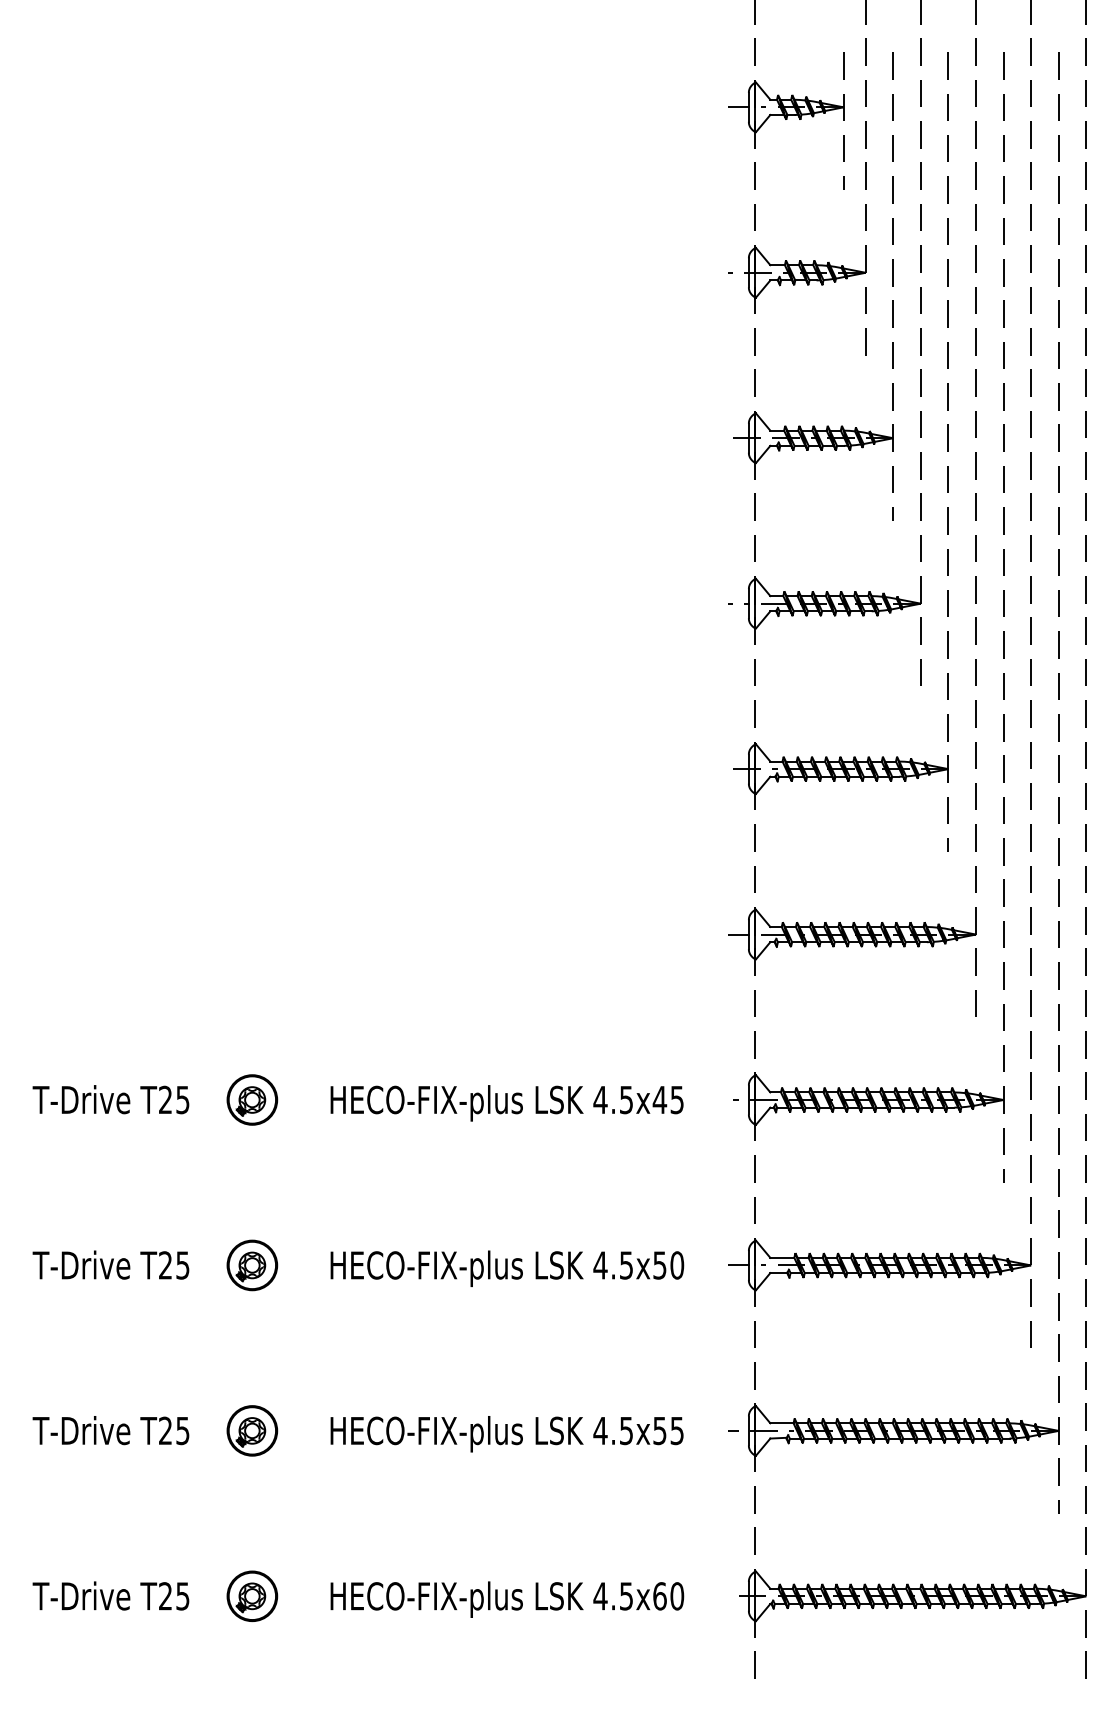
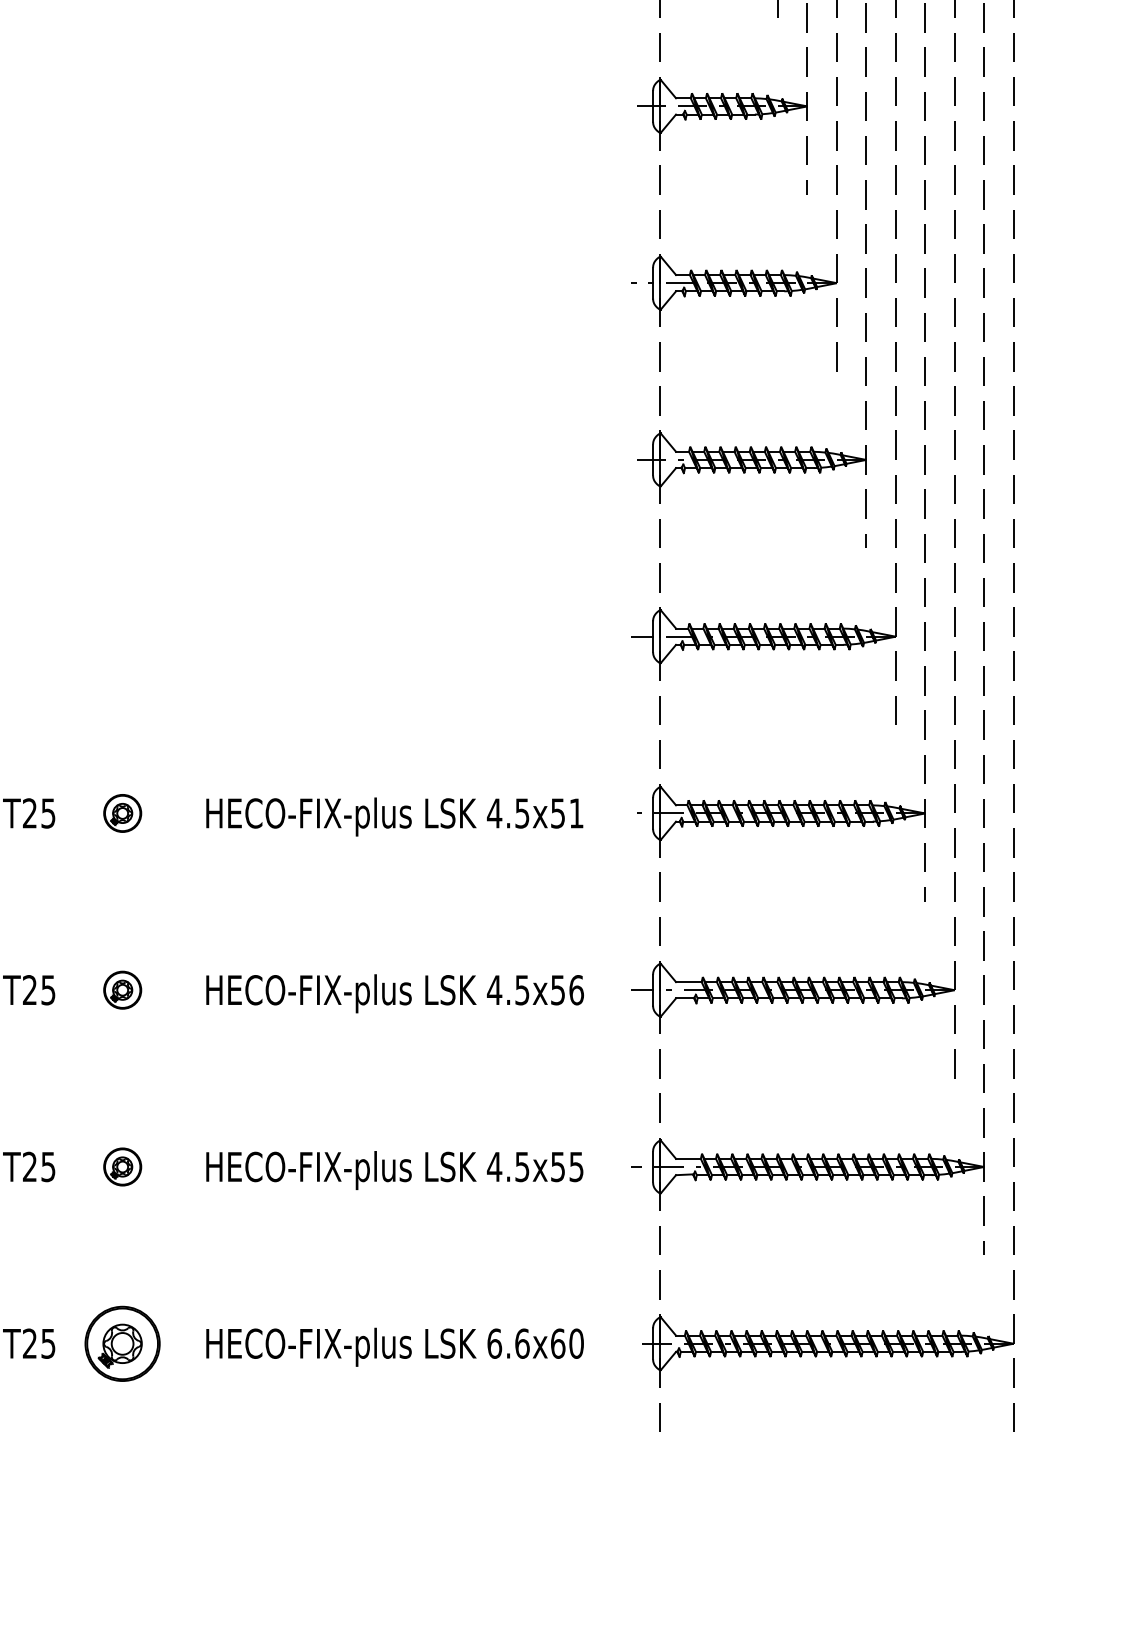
part: (252, 1099) -> (122, 812), size x0.7
text: (667, 1100) -> (566, 813), 4.5x45 -> 4.5x51
part: (252, 1265) -> (122, 990), size x0.7
text: (677, 1265) -> (576, 990), 4.5x50 -> 4.5x56
part: (252, 1430) -> (122, 1166), size x0.7
part: (252, 1595) -> (122, 1342), size x1.4
text: (613, 1596) -> (508, 1343), 4.5x60 -> 6.6x60

